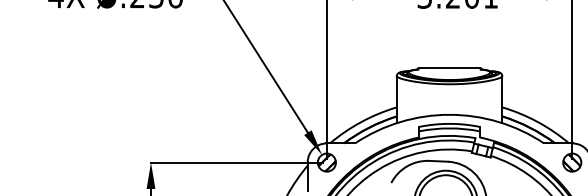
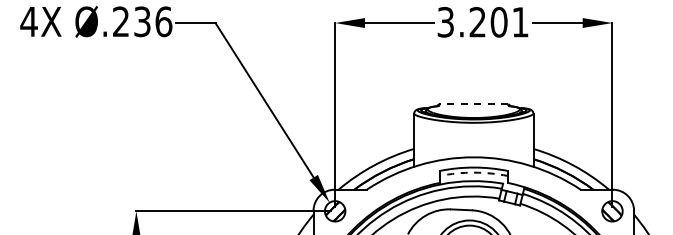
line: (449, 68) -> (473, 104), solid -> dashed
arc: (449, 128) -> (473, 172), solid -> dashed

